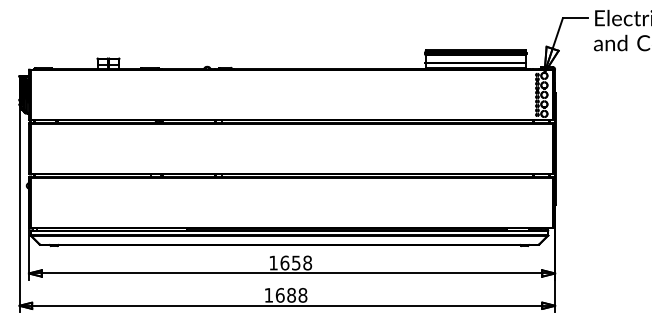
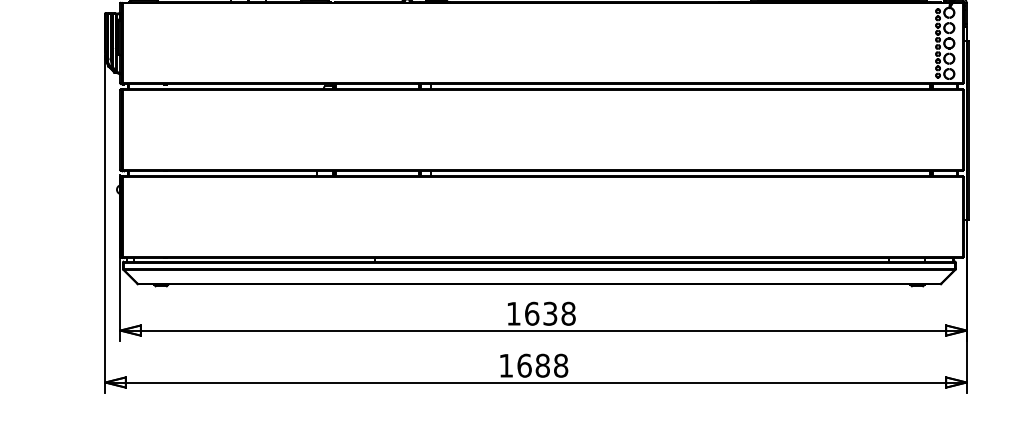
text: (296, 262) -> (550, 312), 1658 -> 1638

